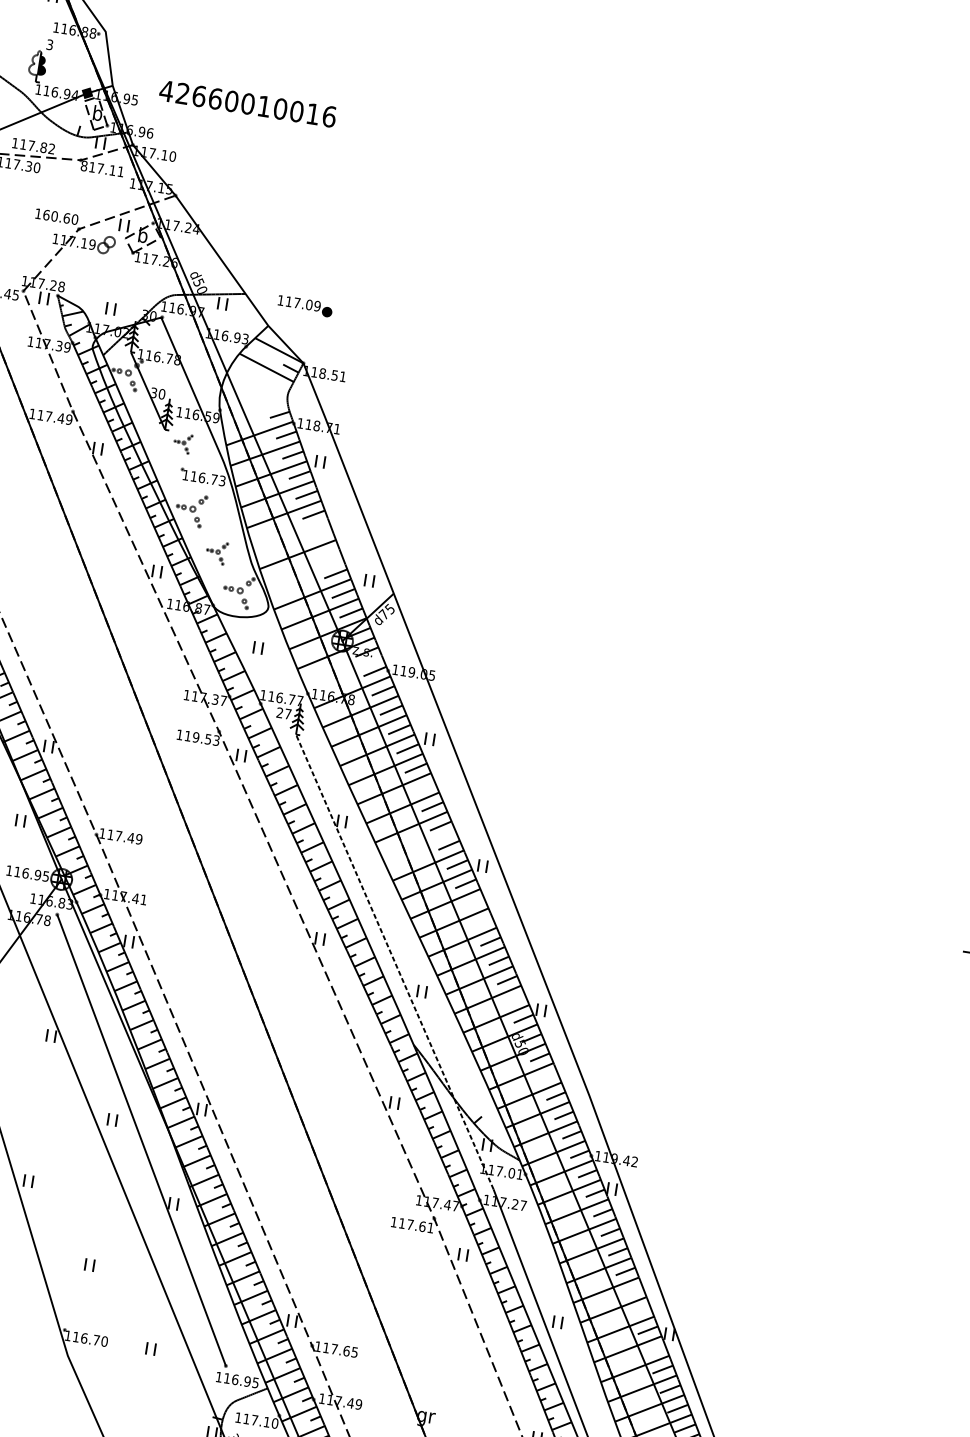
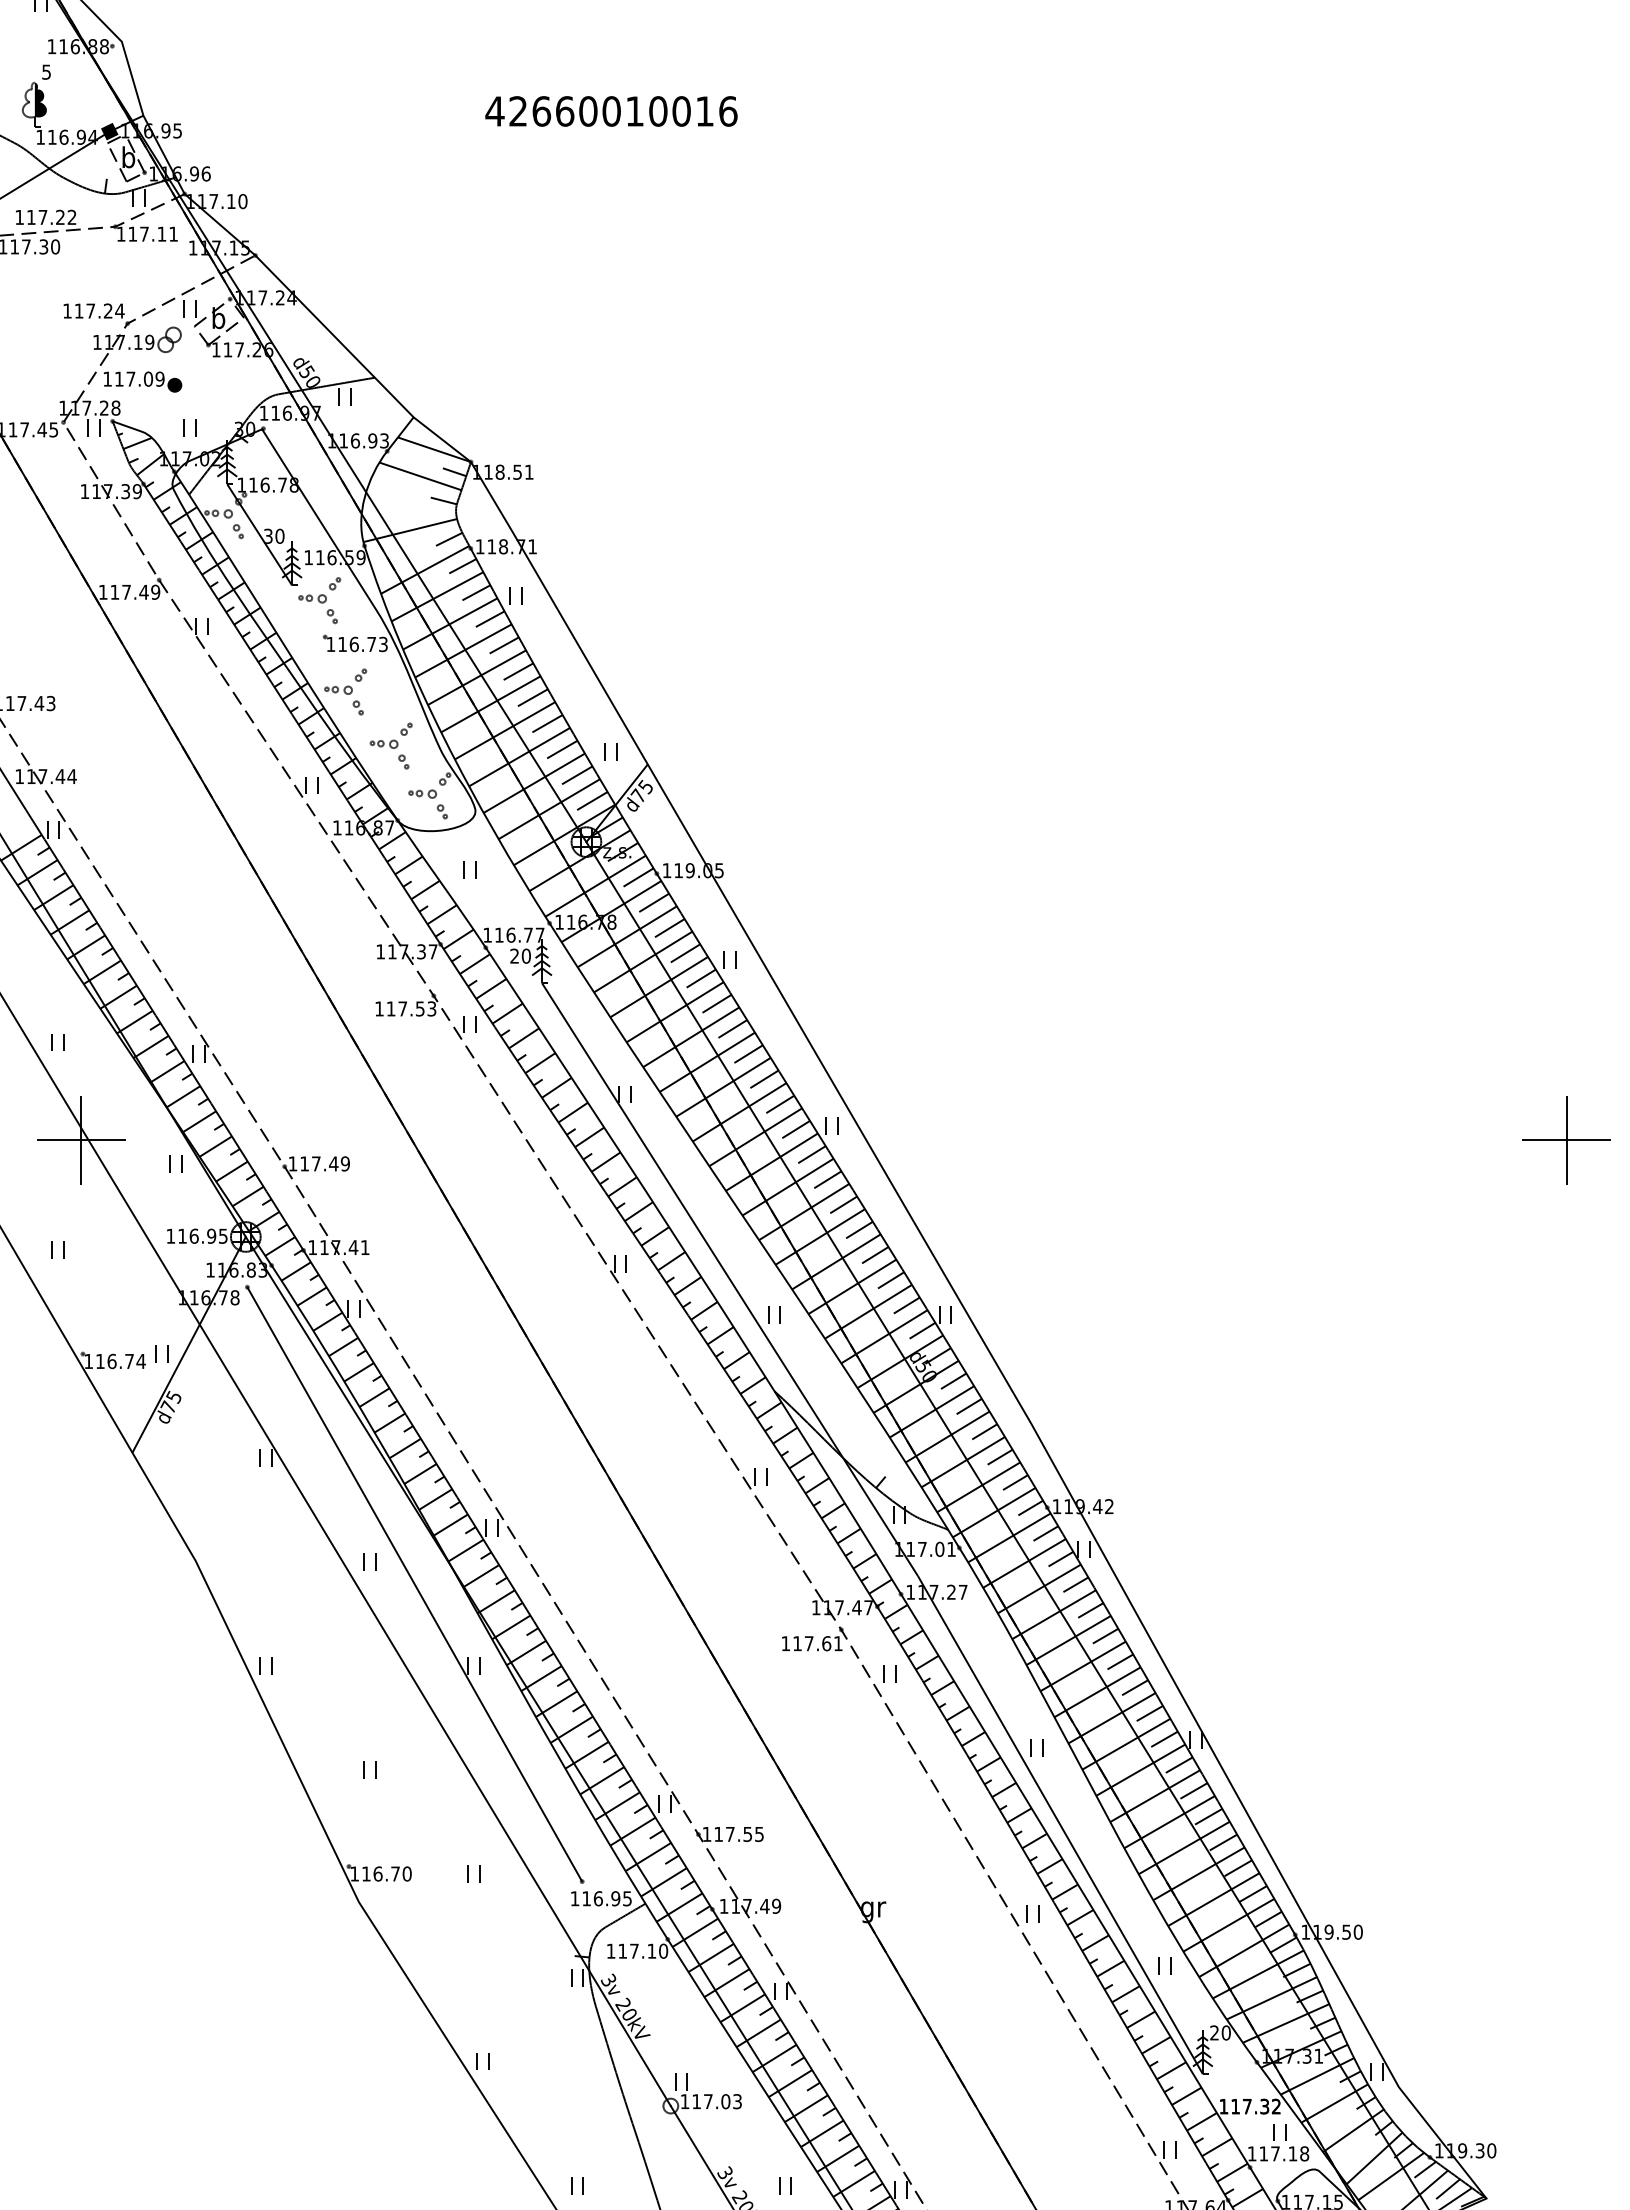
text: (49, 44) -> (46, 71), 3 -> 5
text: (247, 103) -> (611, 111), moved
text: (43, 147) -> (60, 217), 117.82 -> 117.22
text: (83, 165) -> (120, 233), 817.11 -> 117.11
text: (60, 216) -> (99, 310), 160.60 -> 117.24
text: (305, 306) -> (143, 381), moved
line: (280, 387) -> (443, 500), added
line: (253, 404) -> (410, 530), added
part: (182, 443) -> (319, 600), size x1.67
line: (290, 534) -> (490, 704), added
line: (320, 534) -> (532, 697), added
part: (216, 552) -> (390, 745), size x1.43
line: (328, 554) -> (547, 723), added
line: (305, 574) -> (519, 756), added
line: (344, 672) -> (595, 885), added
text: (287, 713) -> (525, 955), 27 -> 20
text: (195, 737) -> (402, 1008), 119.53 -> 117.53
line: (424, 787) -> (732, 1028), added
line: (419, 846) -> (739, 1112), added
line: (473, 902) -> (827, 1179), added
line: (482, 922) -> (843, 1204), added
line: (394, 961) -> (729, 1279), dashed -> solid
line: (515, 999) -> (906, 1305), added
line: (547, 1076) -> (968, 1406), added
line: (633, 1291) -> (1135, 1687), added
line: (640, 1310) -> (1149, 1713), added
line: (654, 1349) -> (1178, 1764), added
text: (346, 1350) -> (747, 1833), 117.65 -> 117.55

